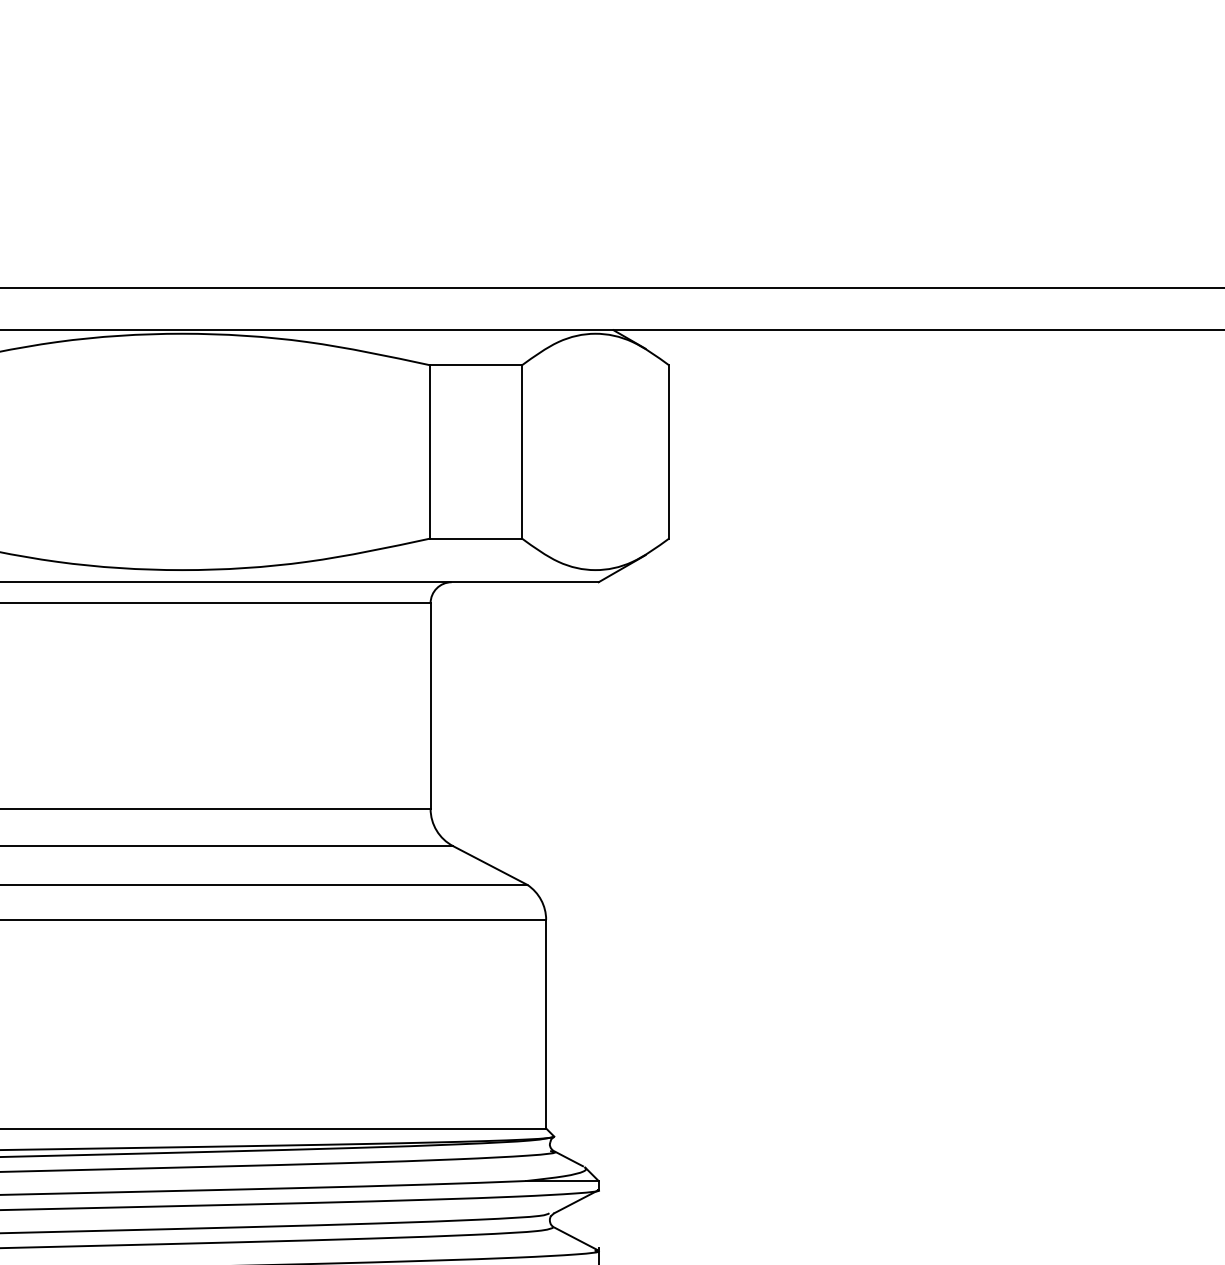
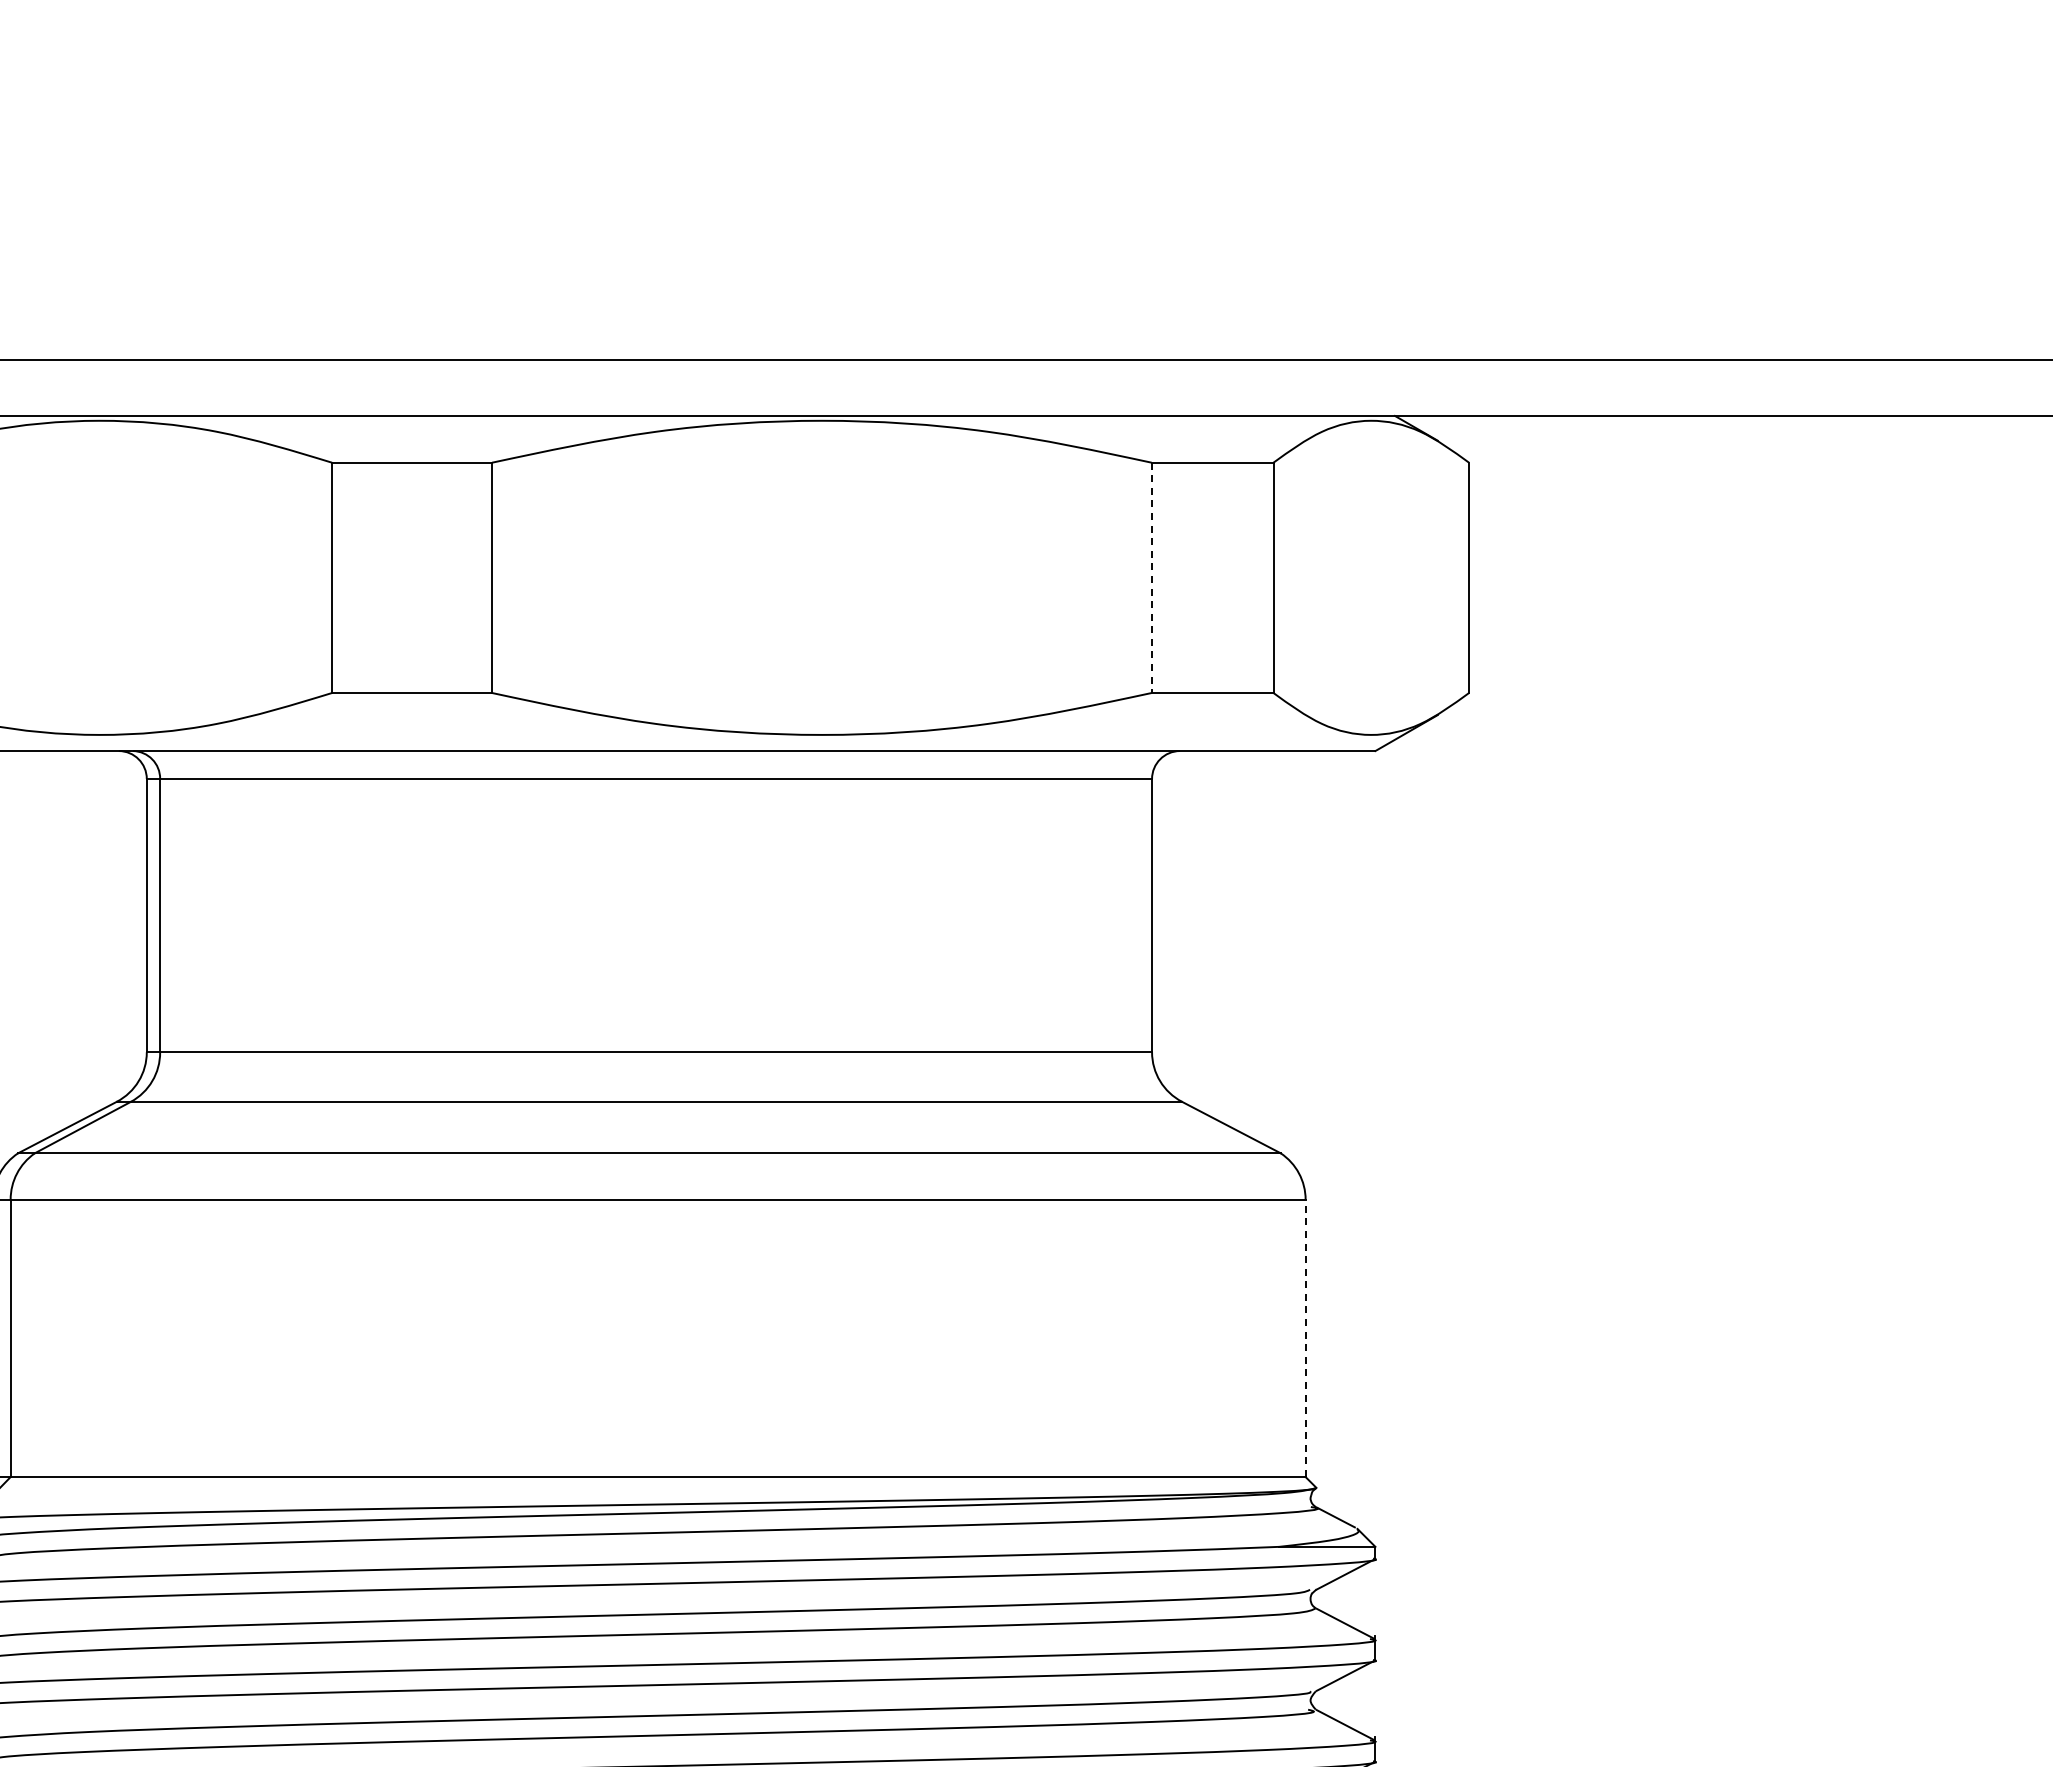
line: (430, 452) -> (1151, 578), solid -> dashed
line: (546, 1024) -> (1305, 1338), solid -> dashed

